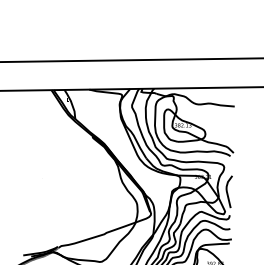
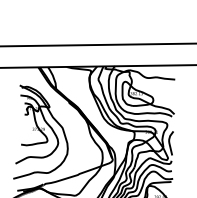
part: (54, 176) -> (40, 131), added

